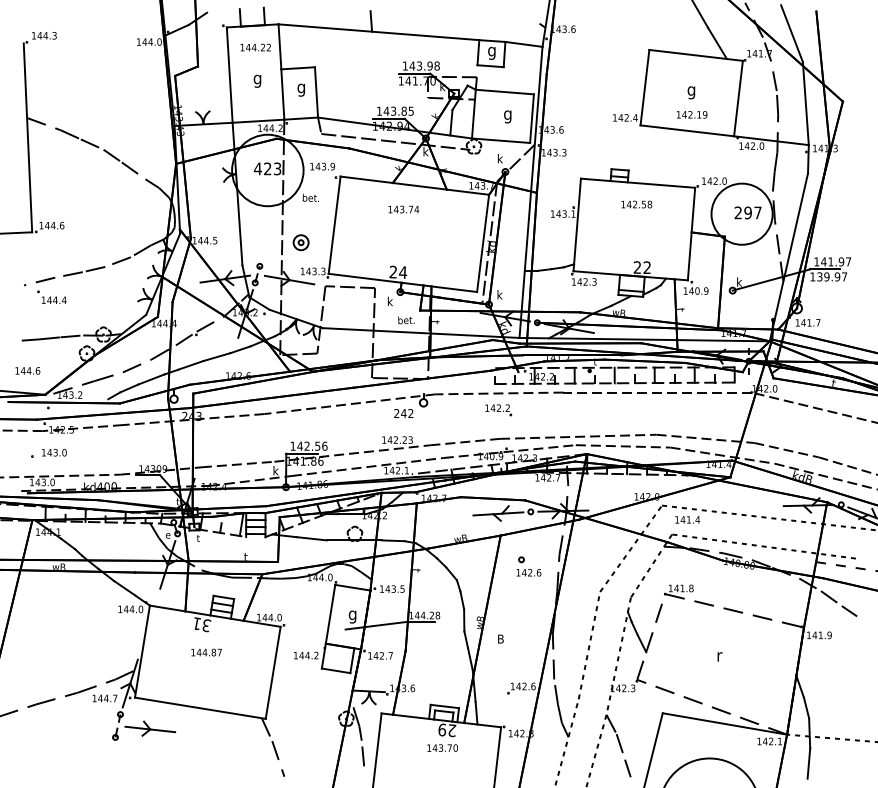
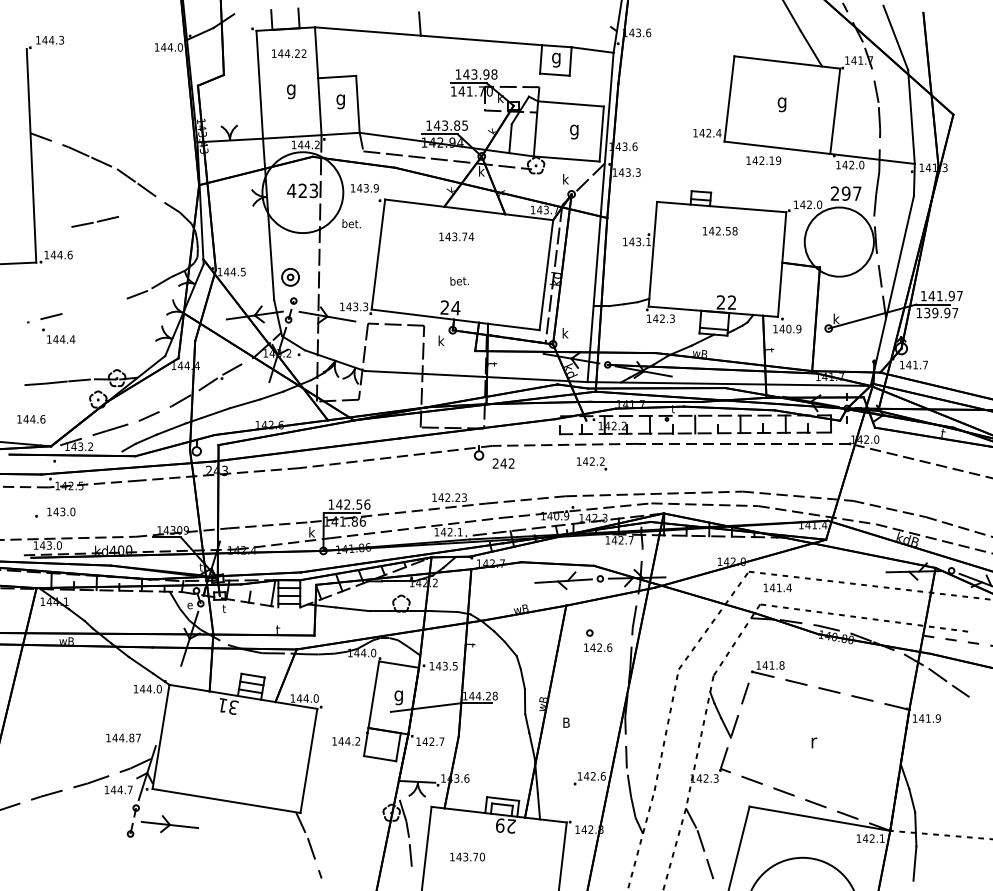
text: (691, 114) -> (763, 160), moved
text: (748, 212) -> (846, 193), moved
part: (301, 242) -> (290, 277), moved
line: (82, 271) -> (93, 221), moved
text: (406, 320) -> (459, 281), moved
part: (499, 409) -> (592, 463), moved
text: (403, 413) -> (503, 463), moved
text: (206, 652) -> (123, 737), moved
text: (442, 747) -> (467, 856), moved

